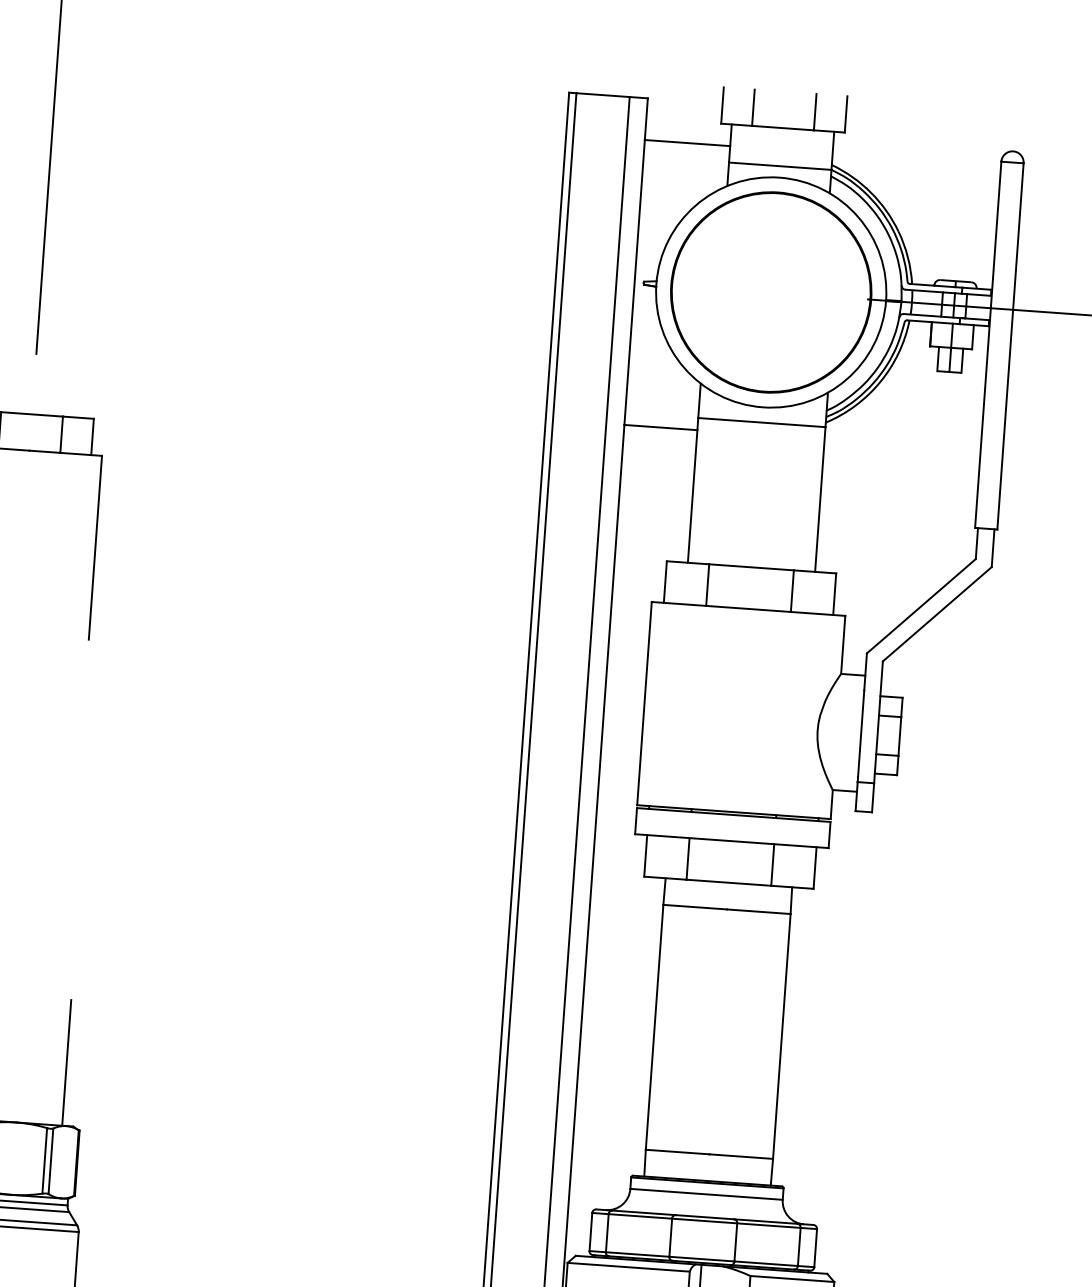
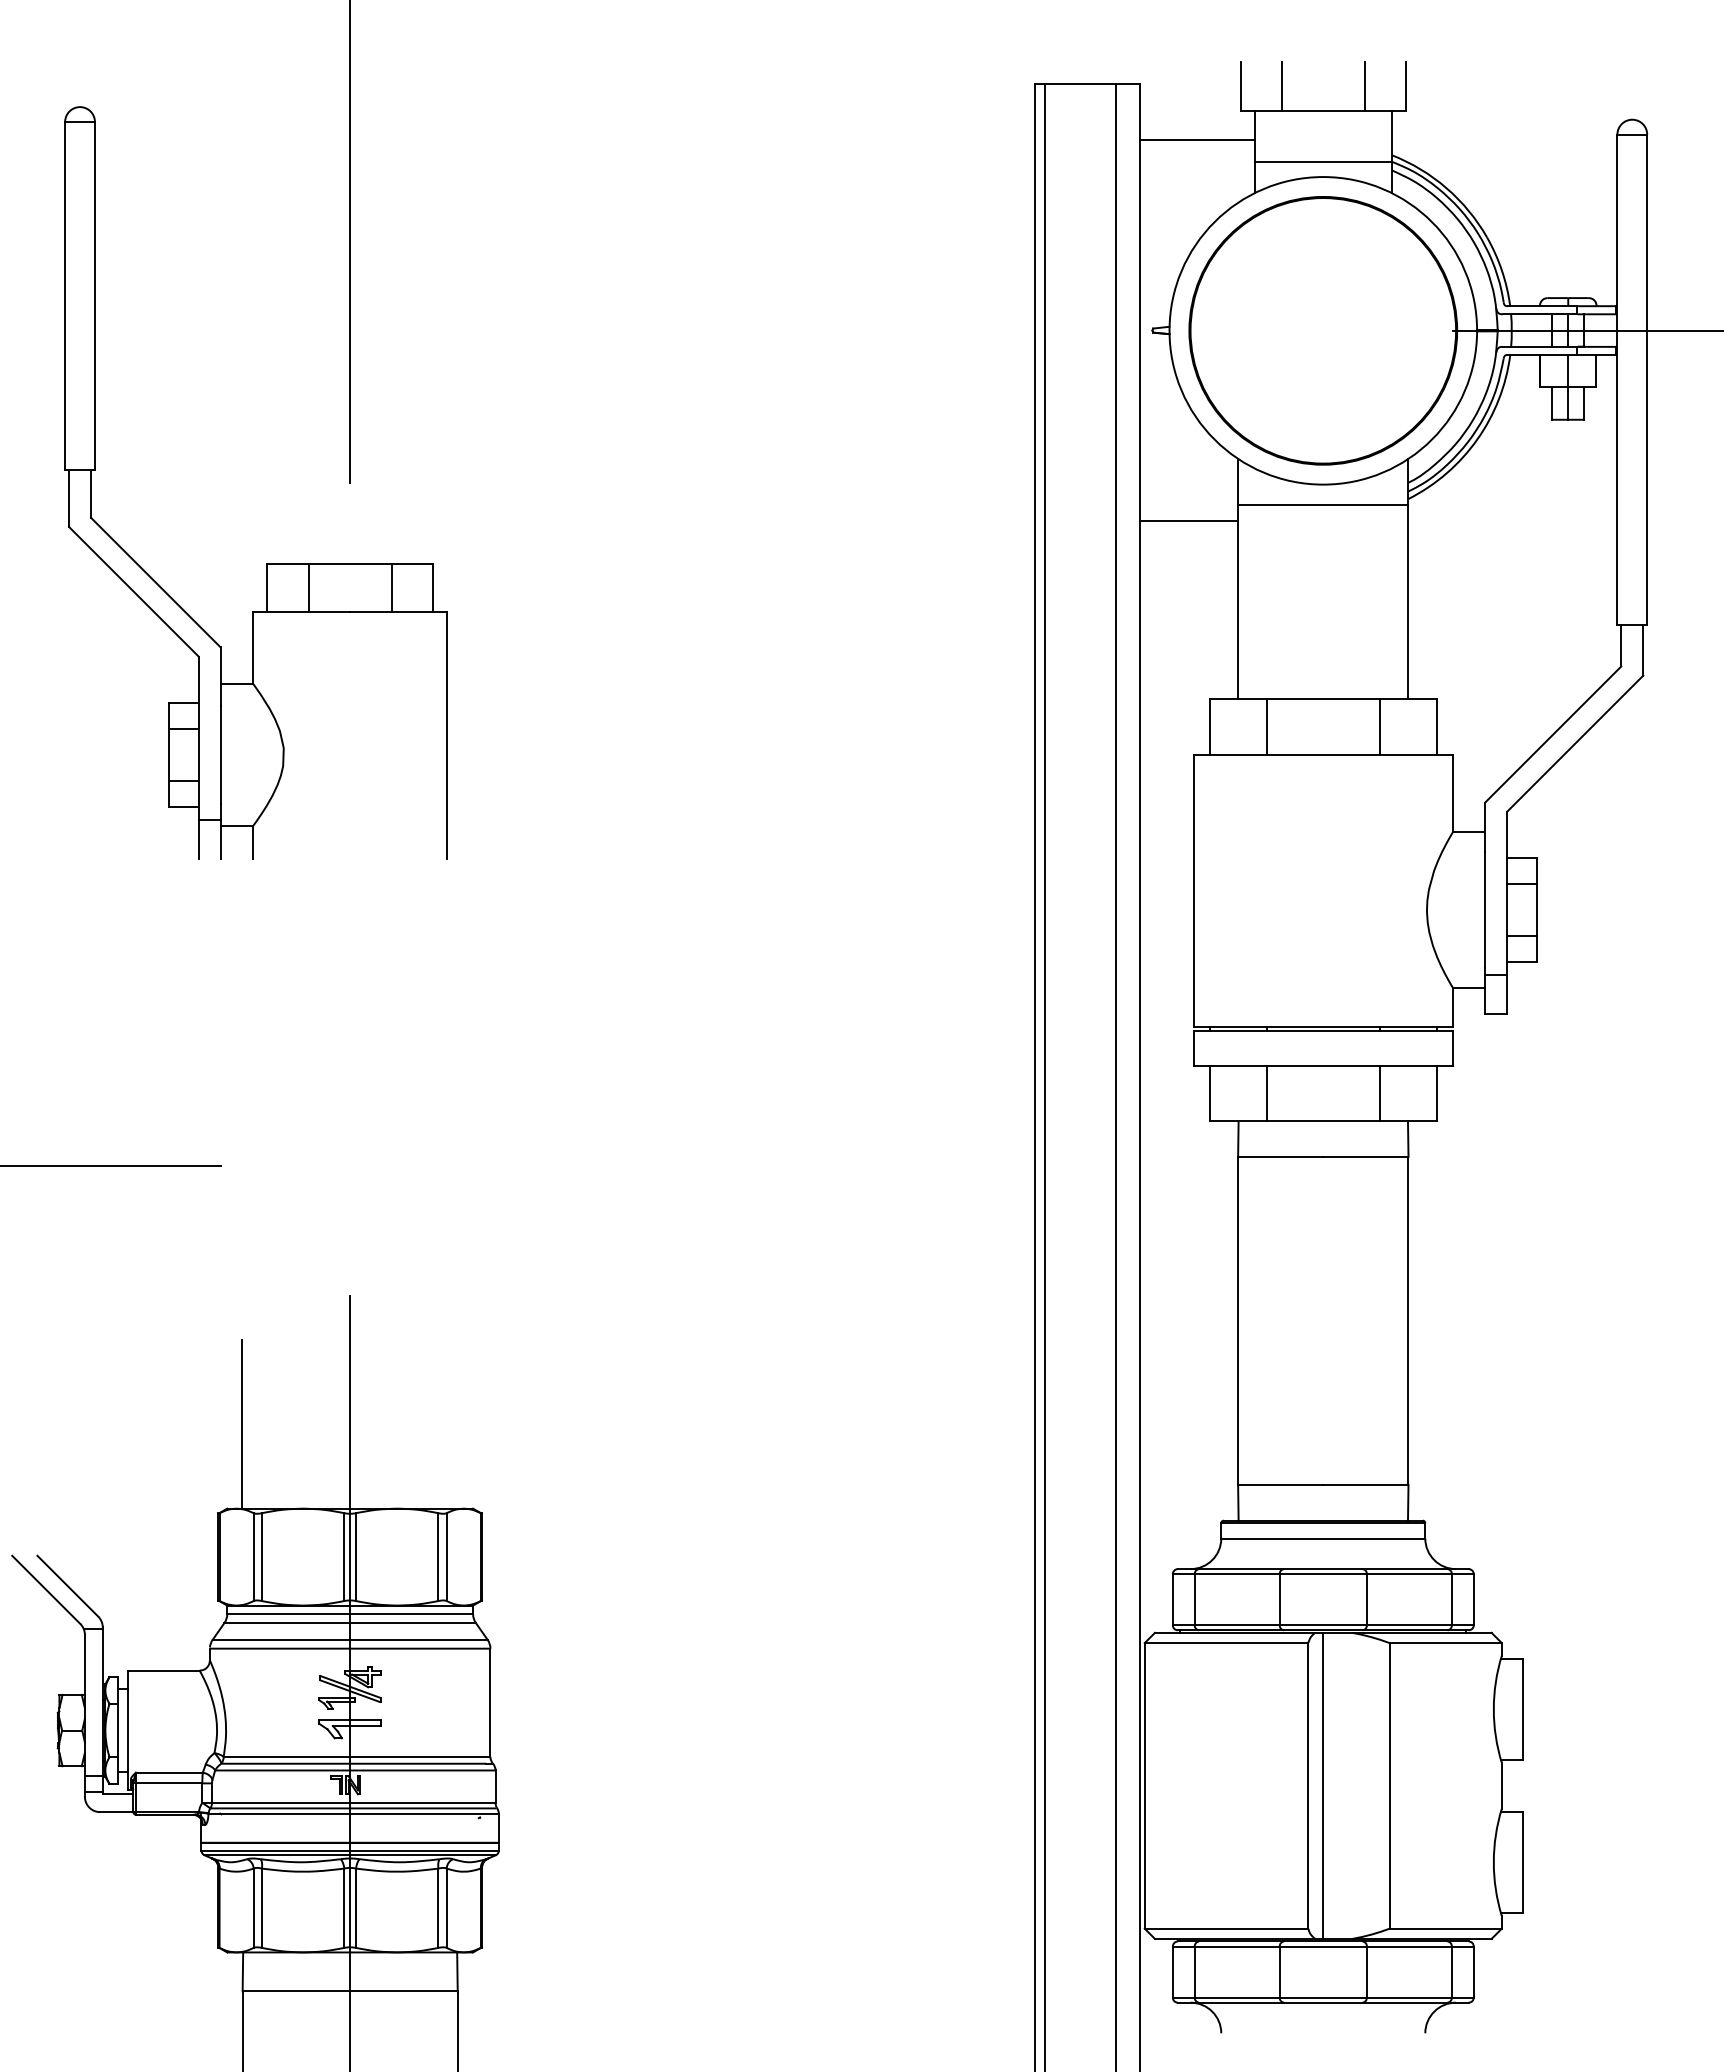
line: (66, 1062) -> (458, 1424), removed

